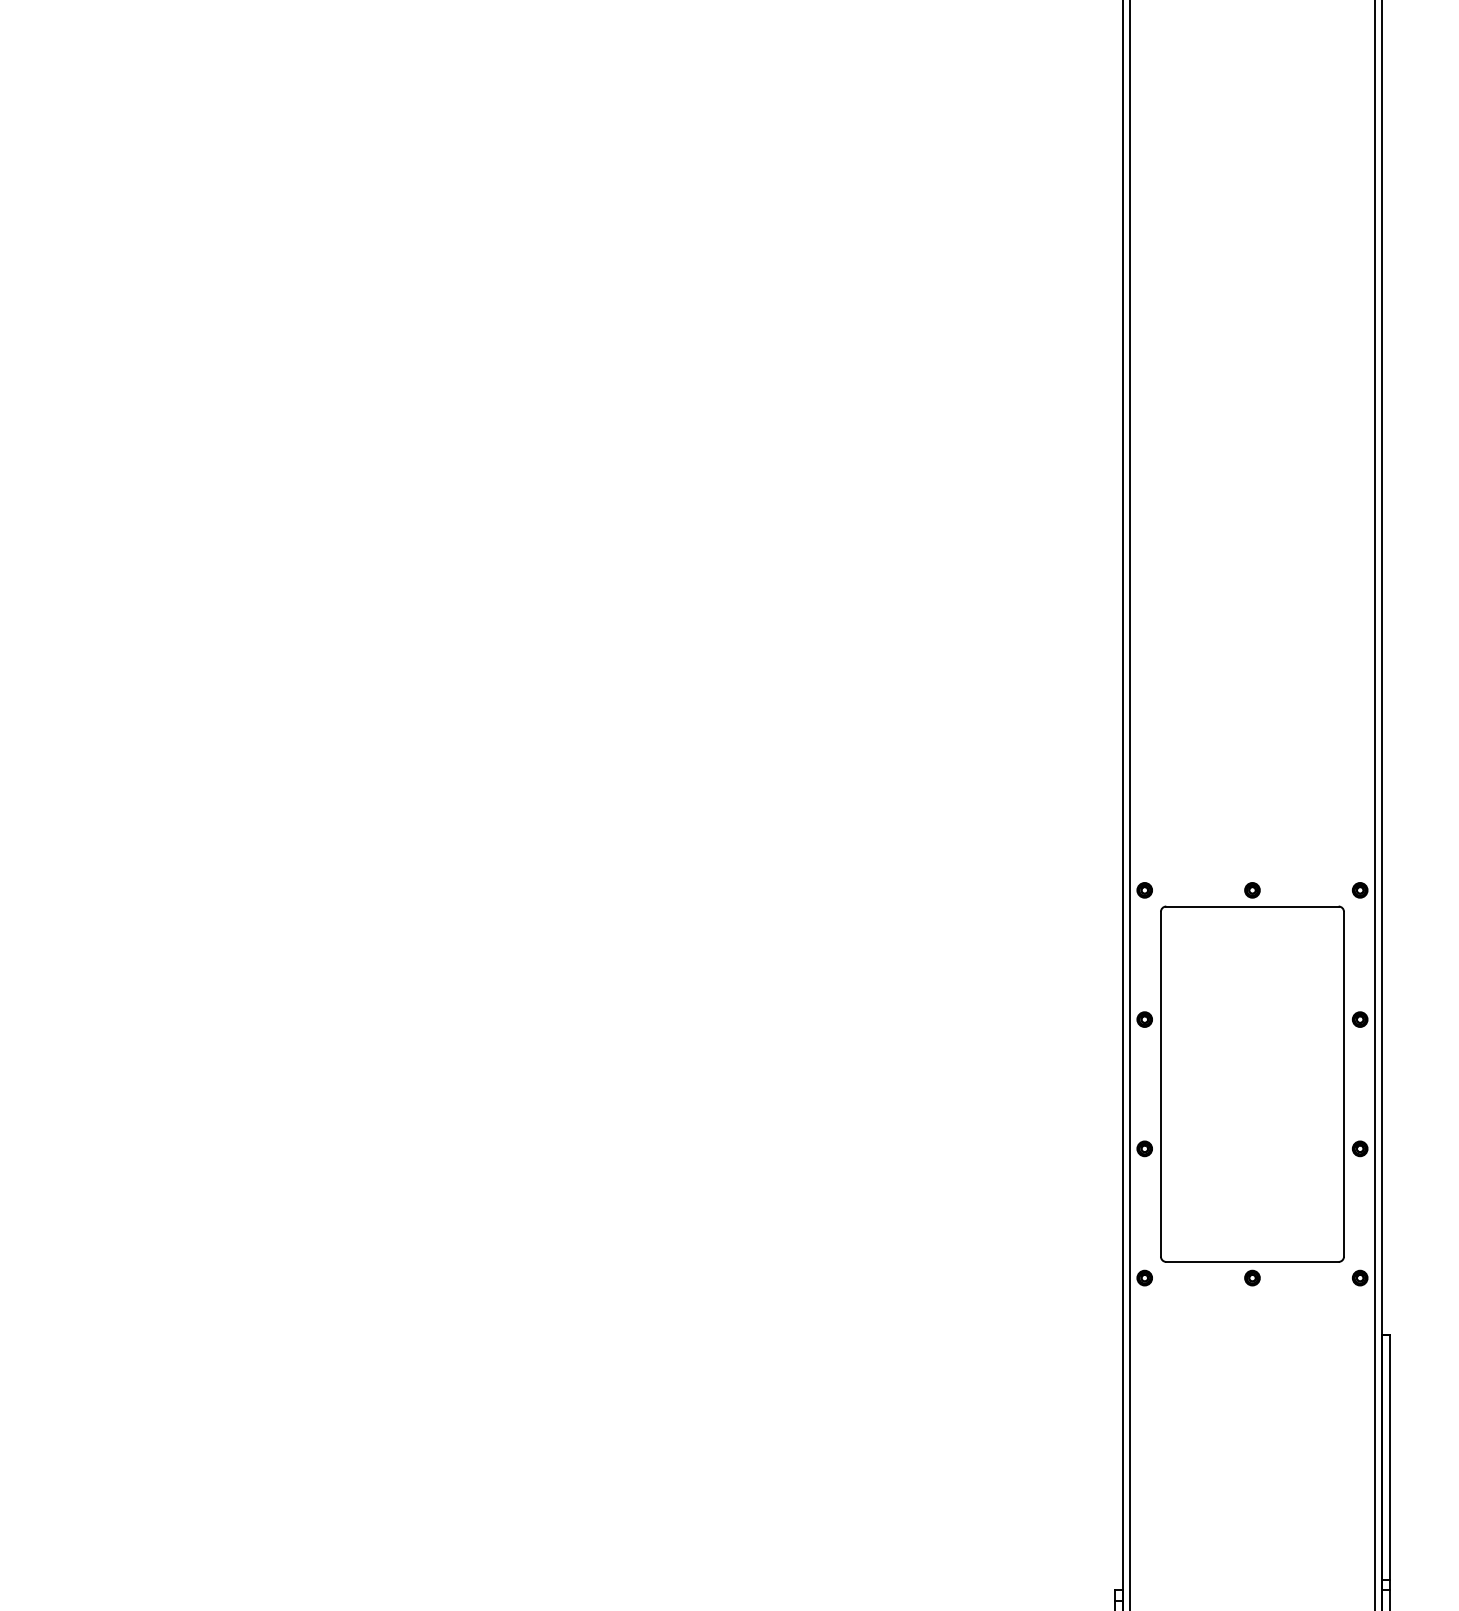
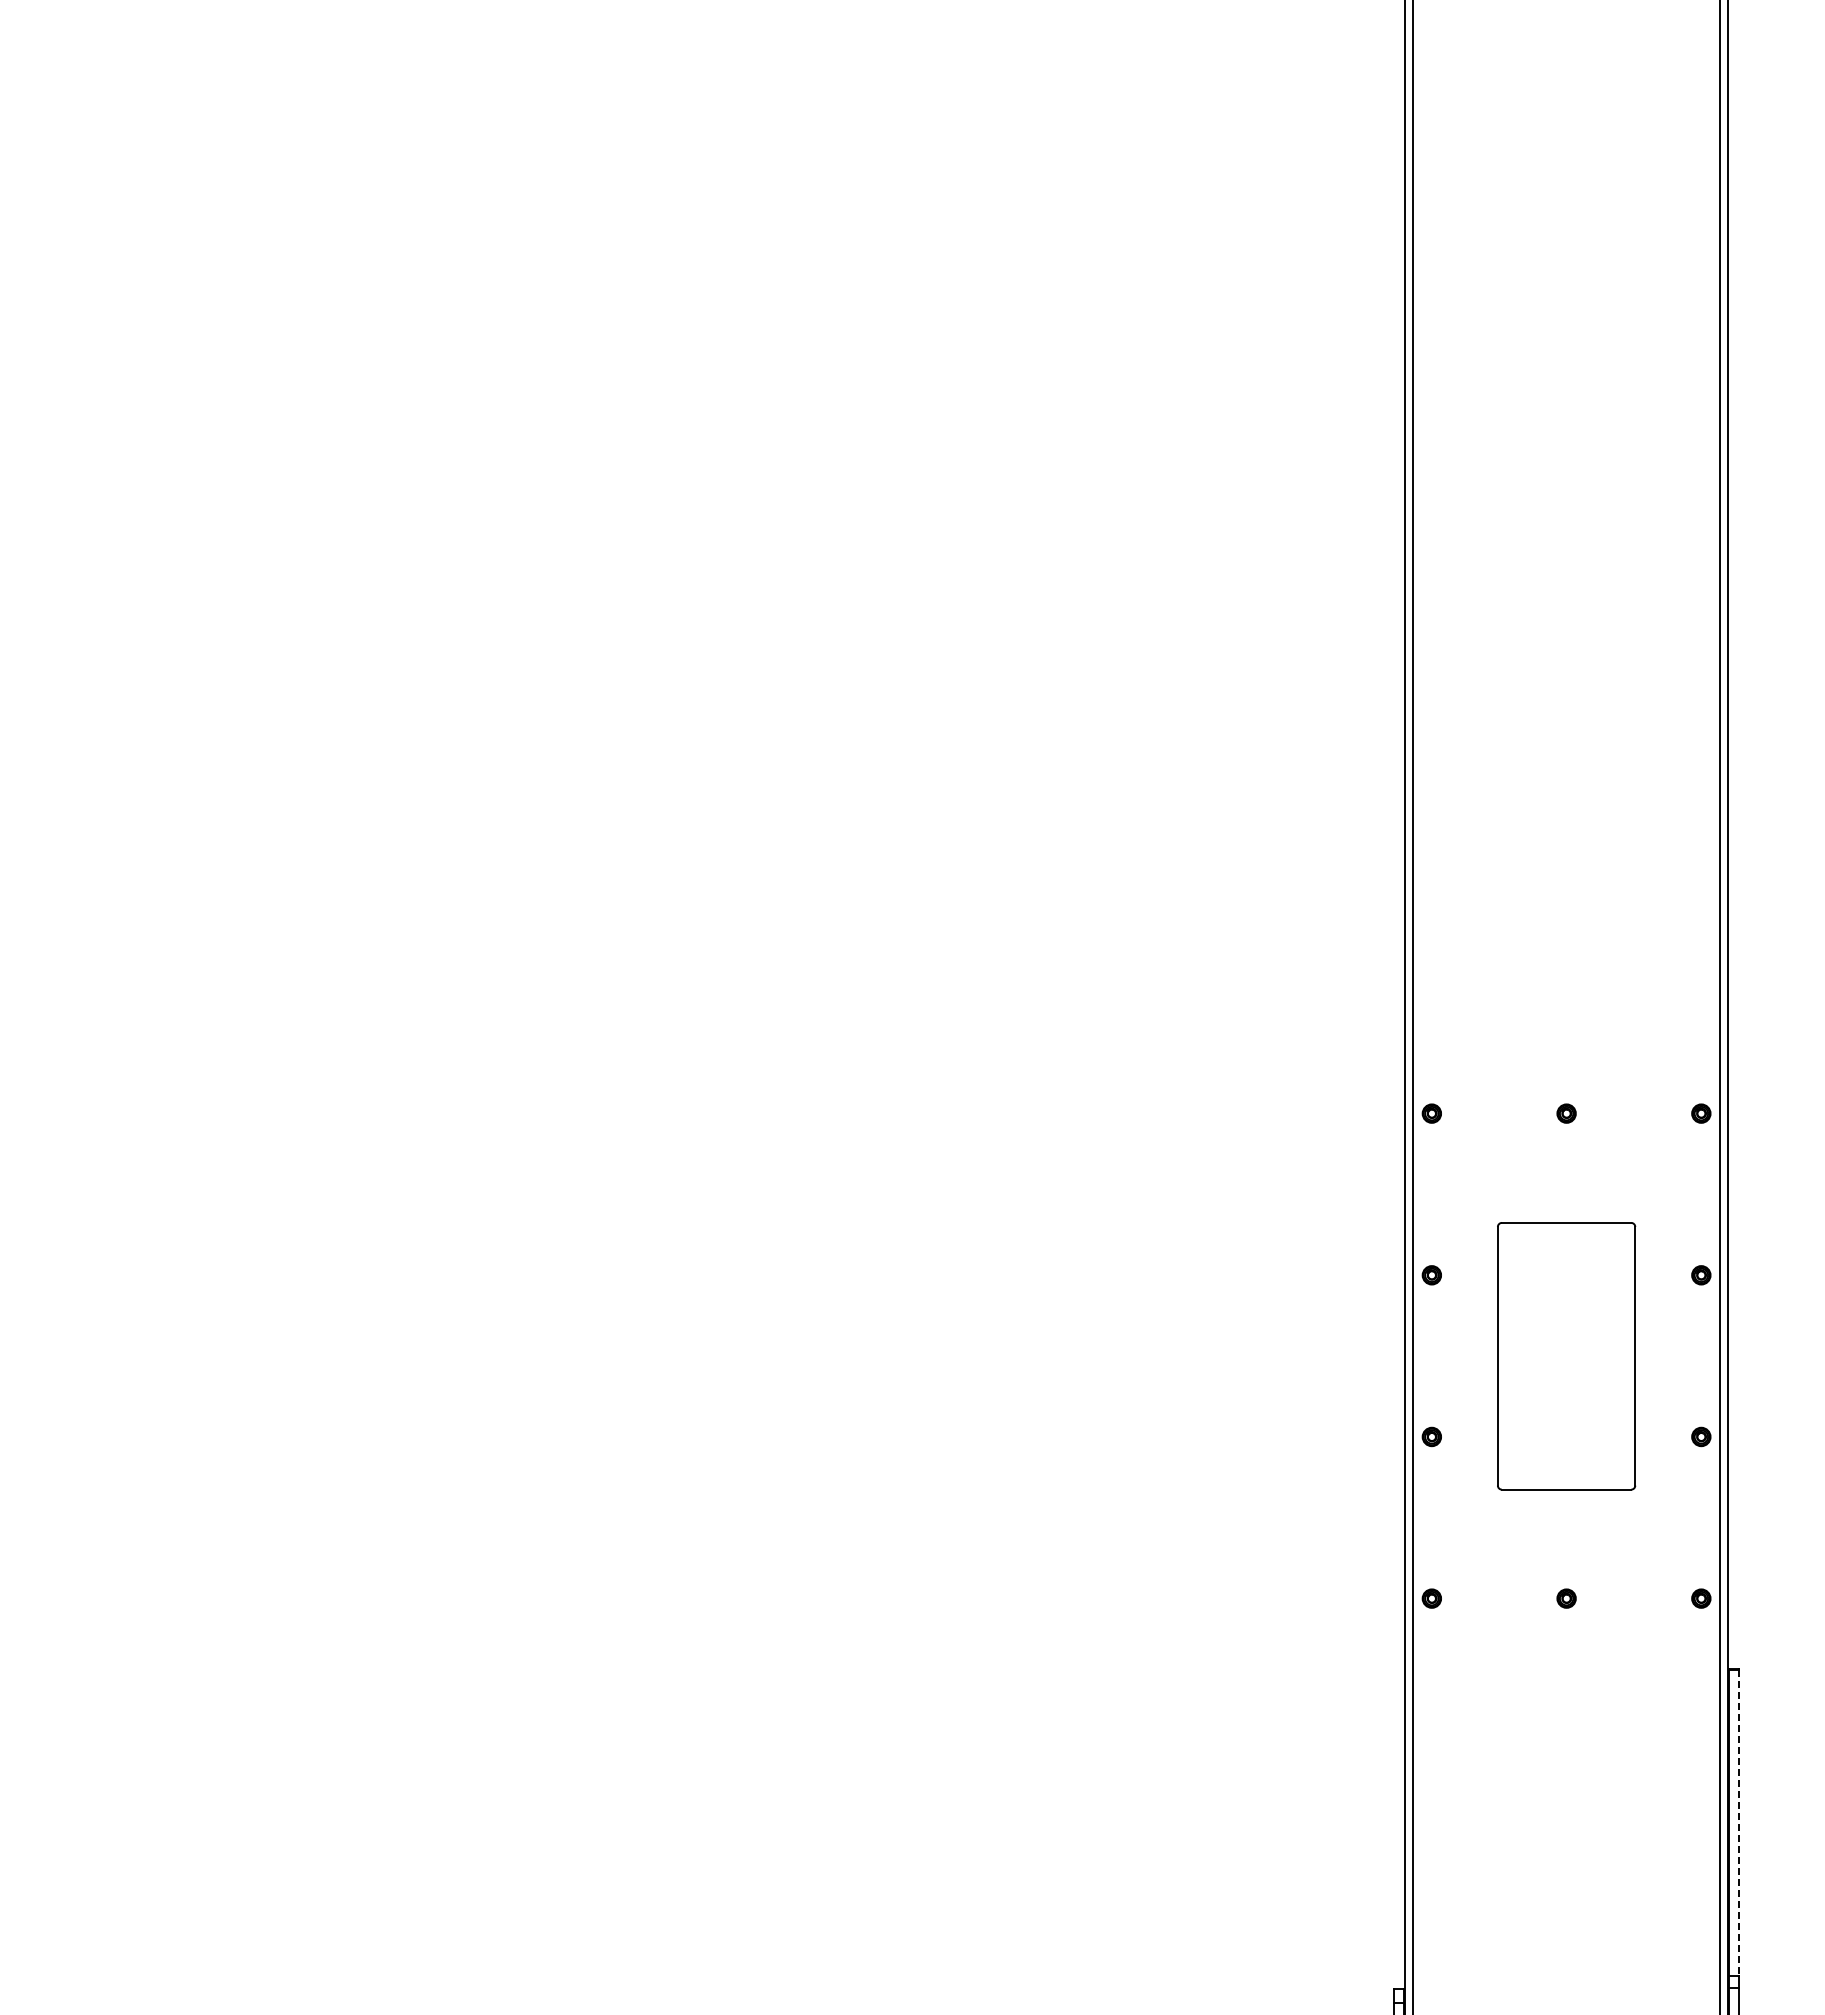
part: (1252, 1084) -> (1566, 1356), size x0.6
line: (1390, 1457) -> (1739, 1823), solid -> dashed

